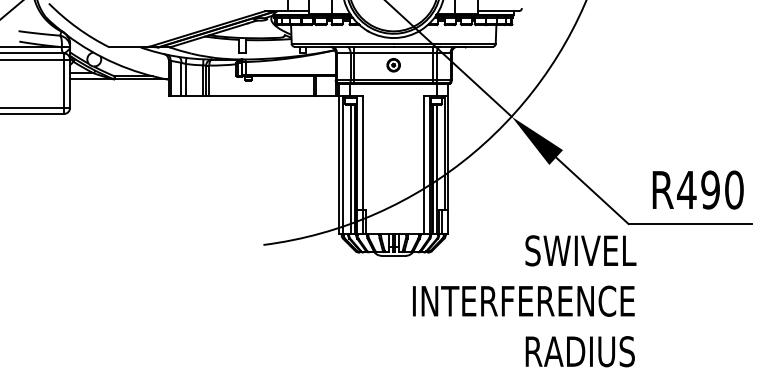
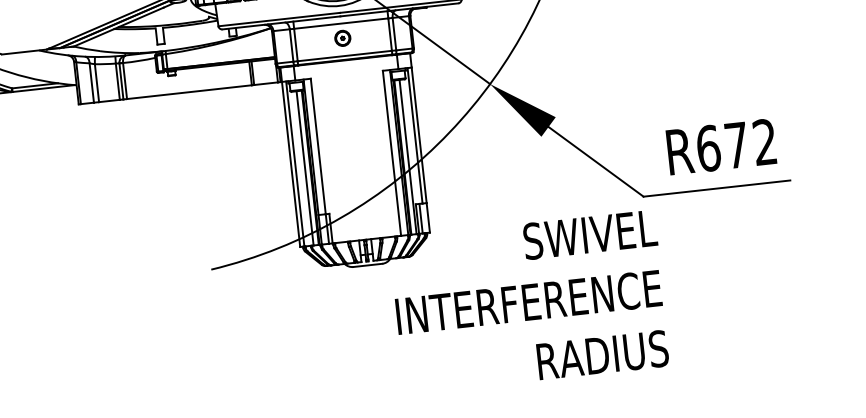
text: (710, 189) -> (736, 144), R490 -> R672

